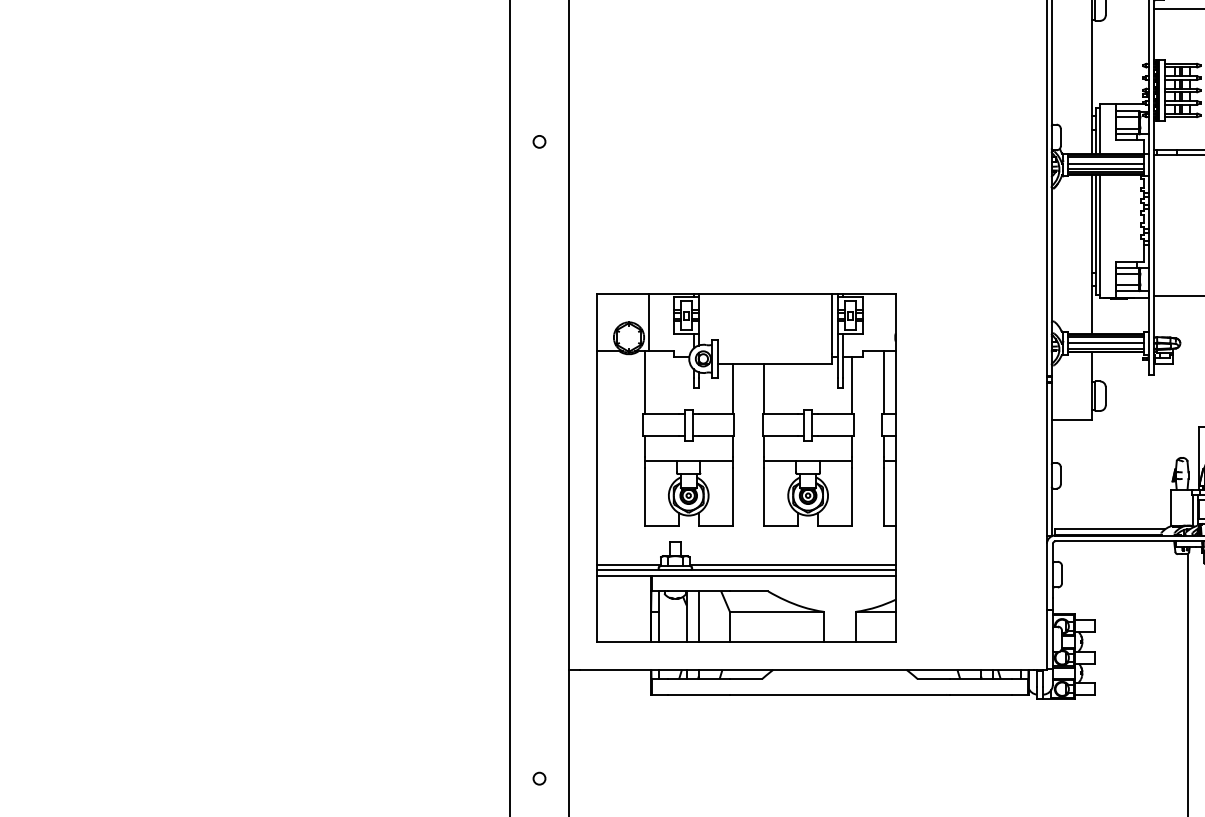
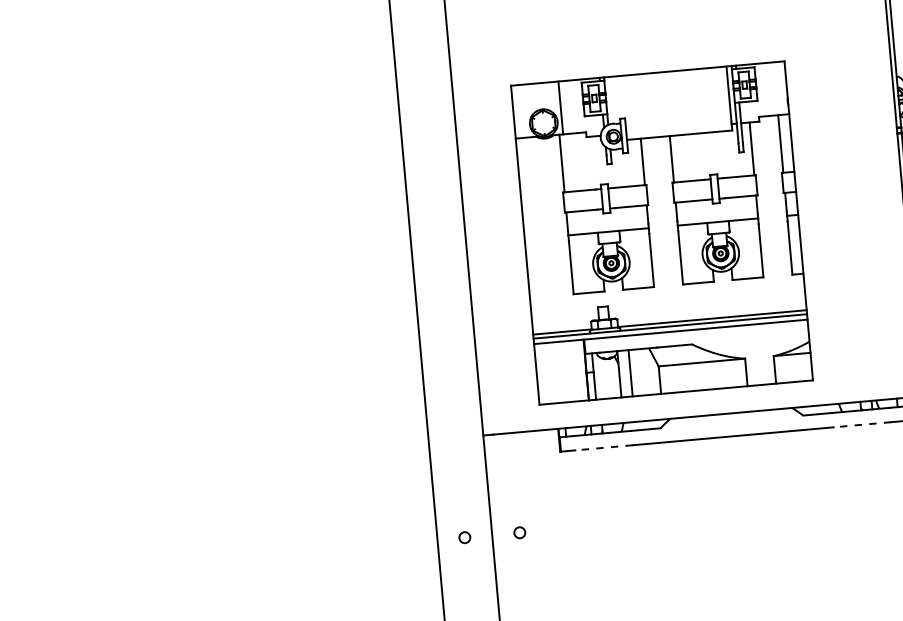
part: (746, 467) -> (662, 232), moved
line: (698, 694) -> (603, 447), solid -> dashed
line: (980, 694) -> (861, 424), solid -> dashed
circle: (599, 778) -> (519, 532), added

